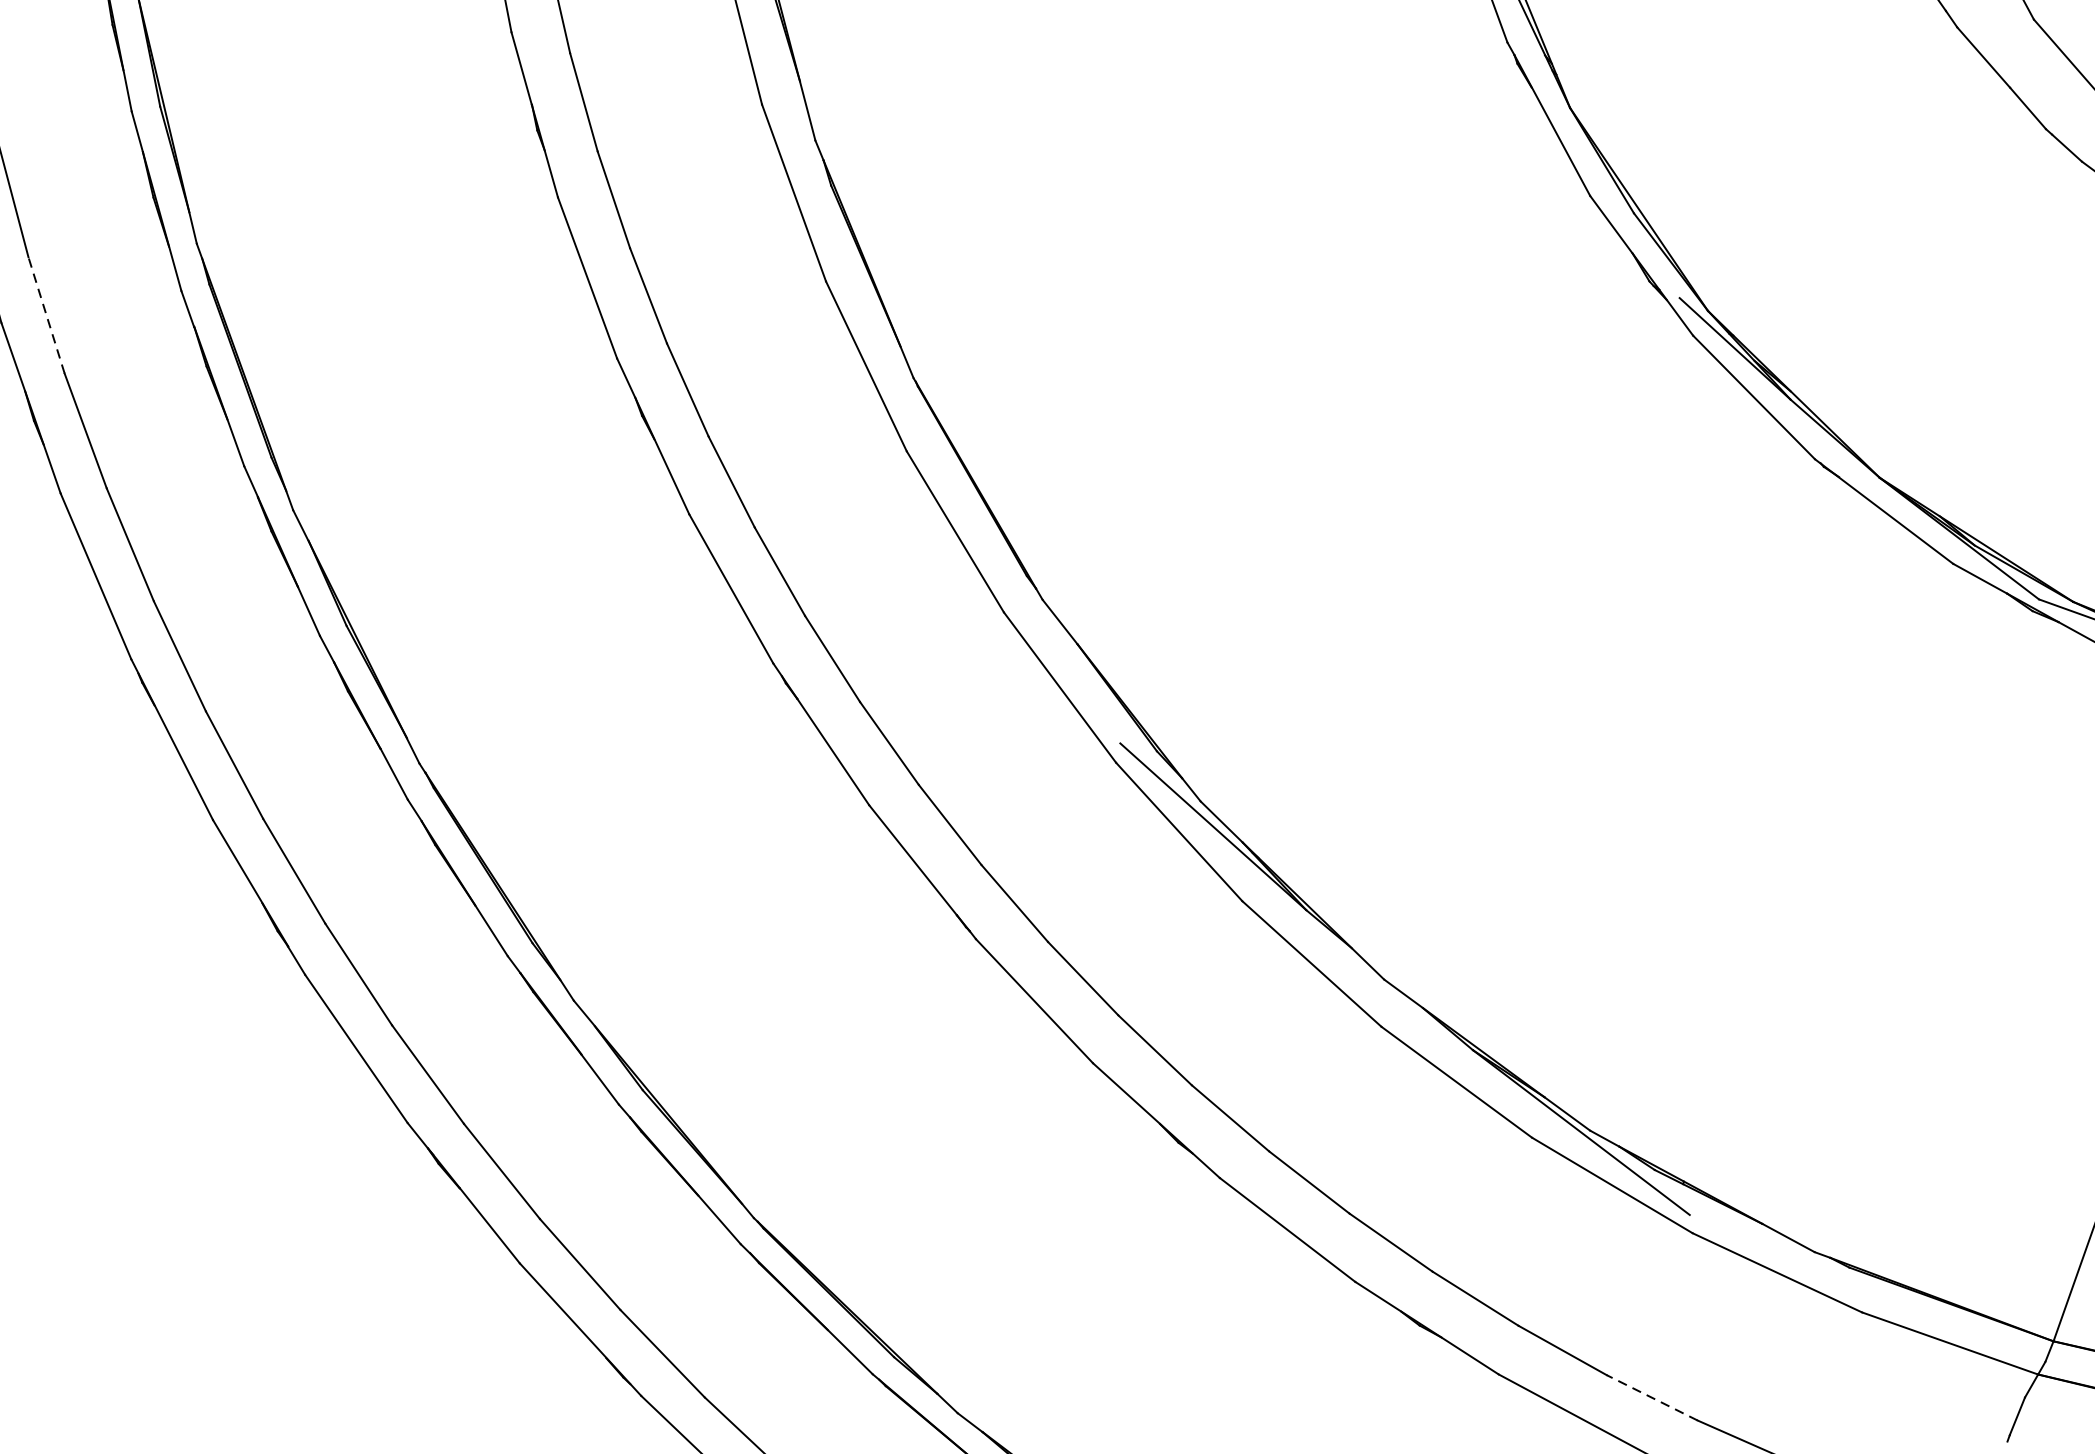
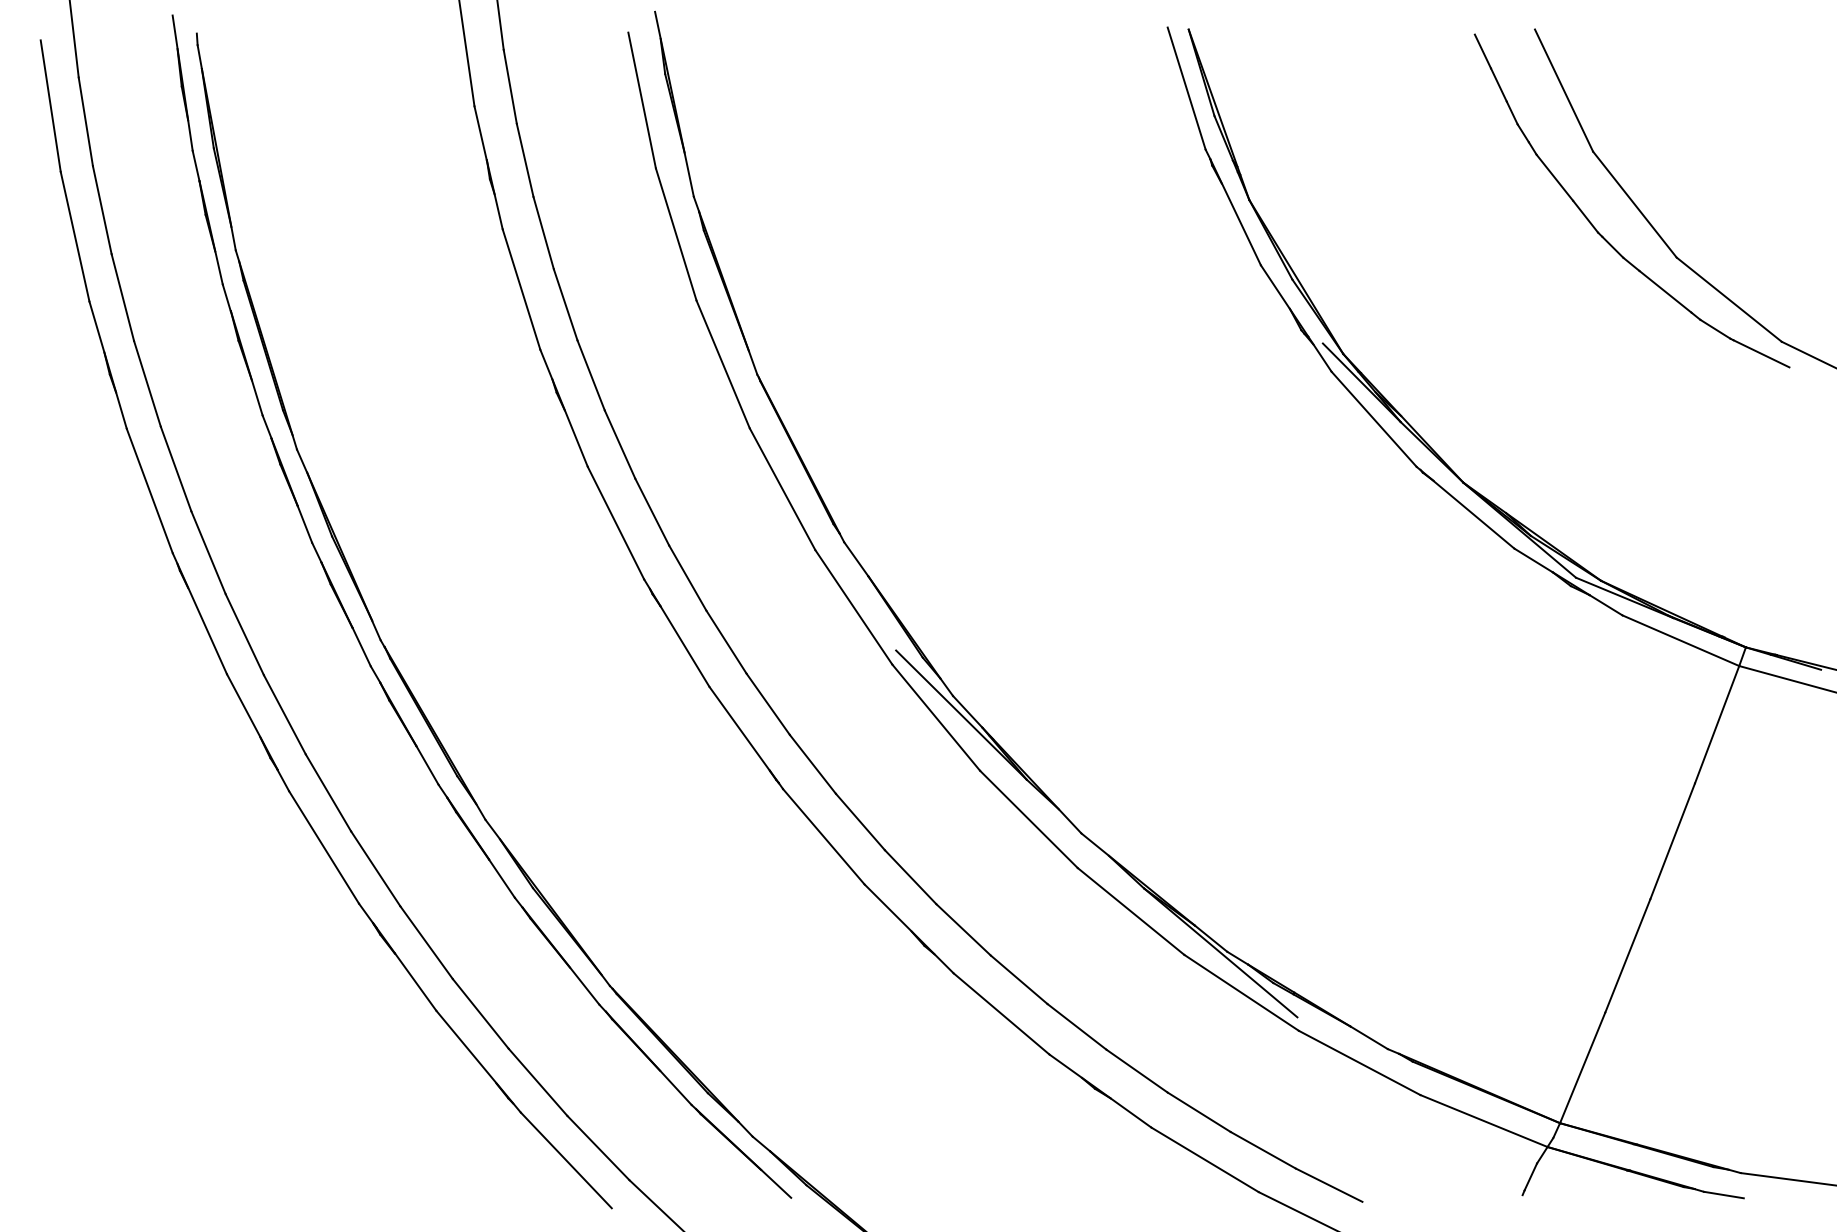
line: (46, 315) -> (122, 297), dashed -> solid
line: (1651, 1398) -> (1262, 1150), dashed -> solid

